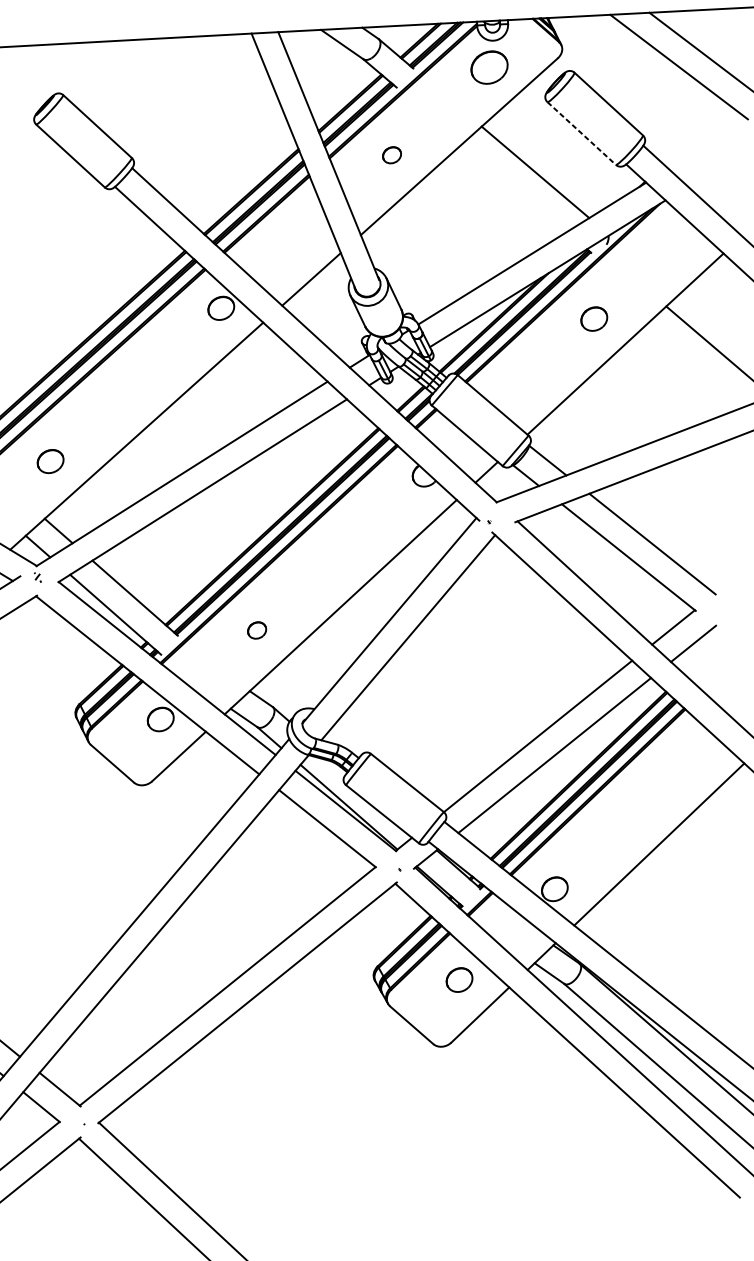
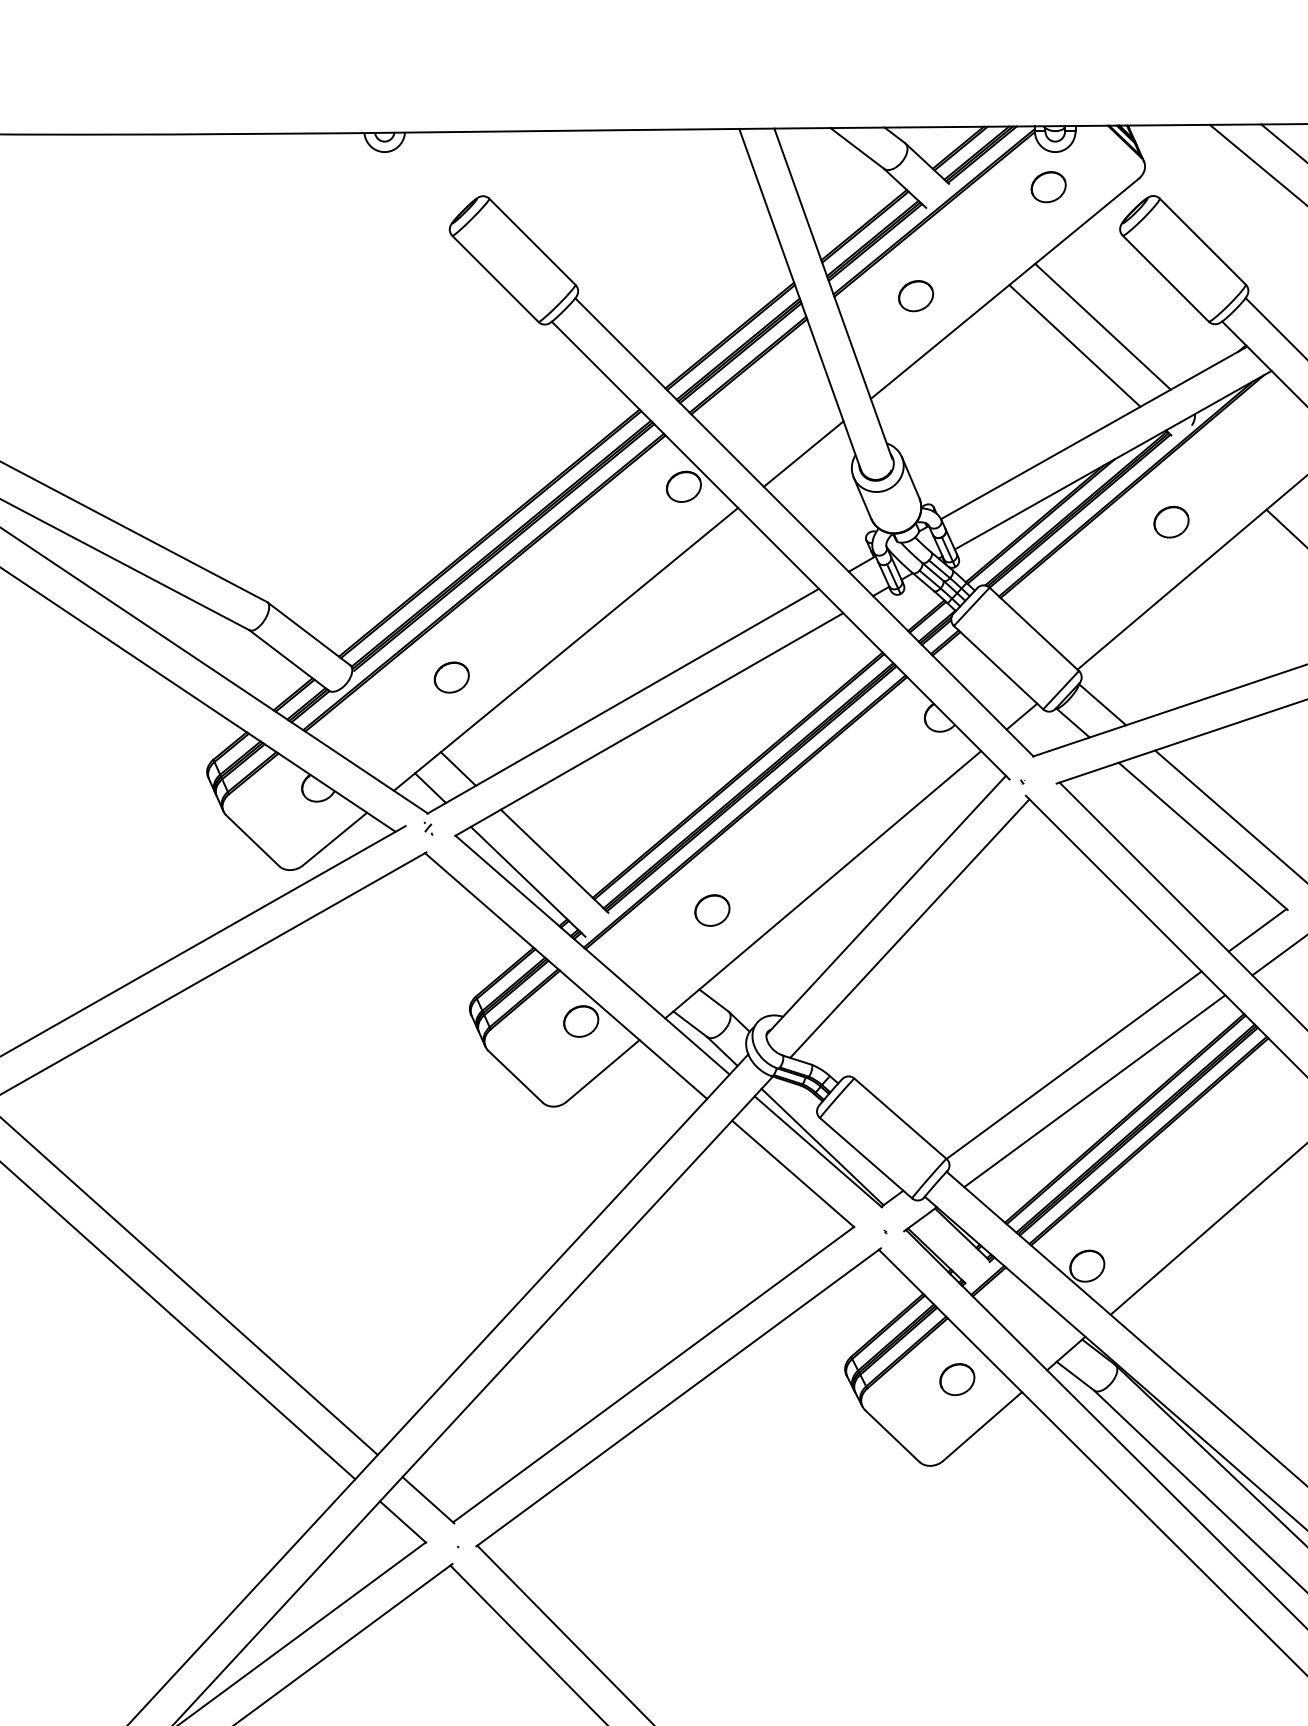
part: (489, 67) -> (1048, 187), size x0.71
line: (581, 133) -> (1165, 278), dashed -> solid
part: (392, 155) -> (916, 296), size x1.43
line: (514, 187) -> (1074, 345), added
part: (257, 630) -> (712, 910), size x1.43

